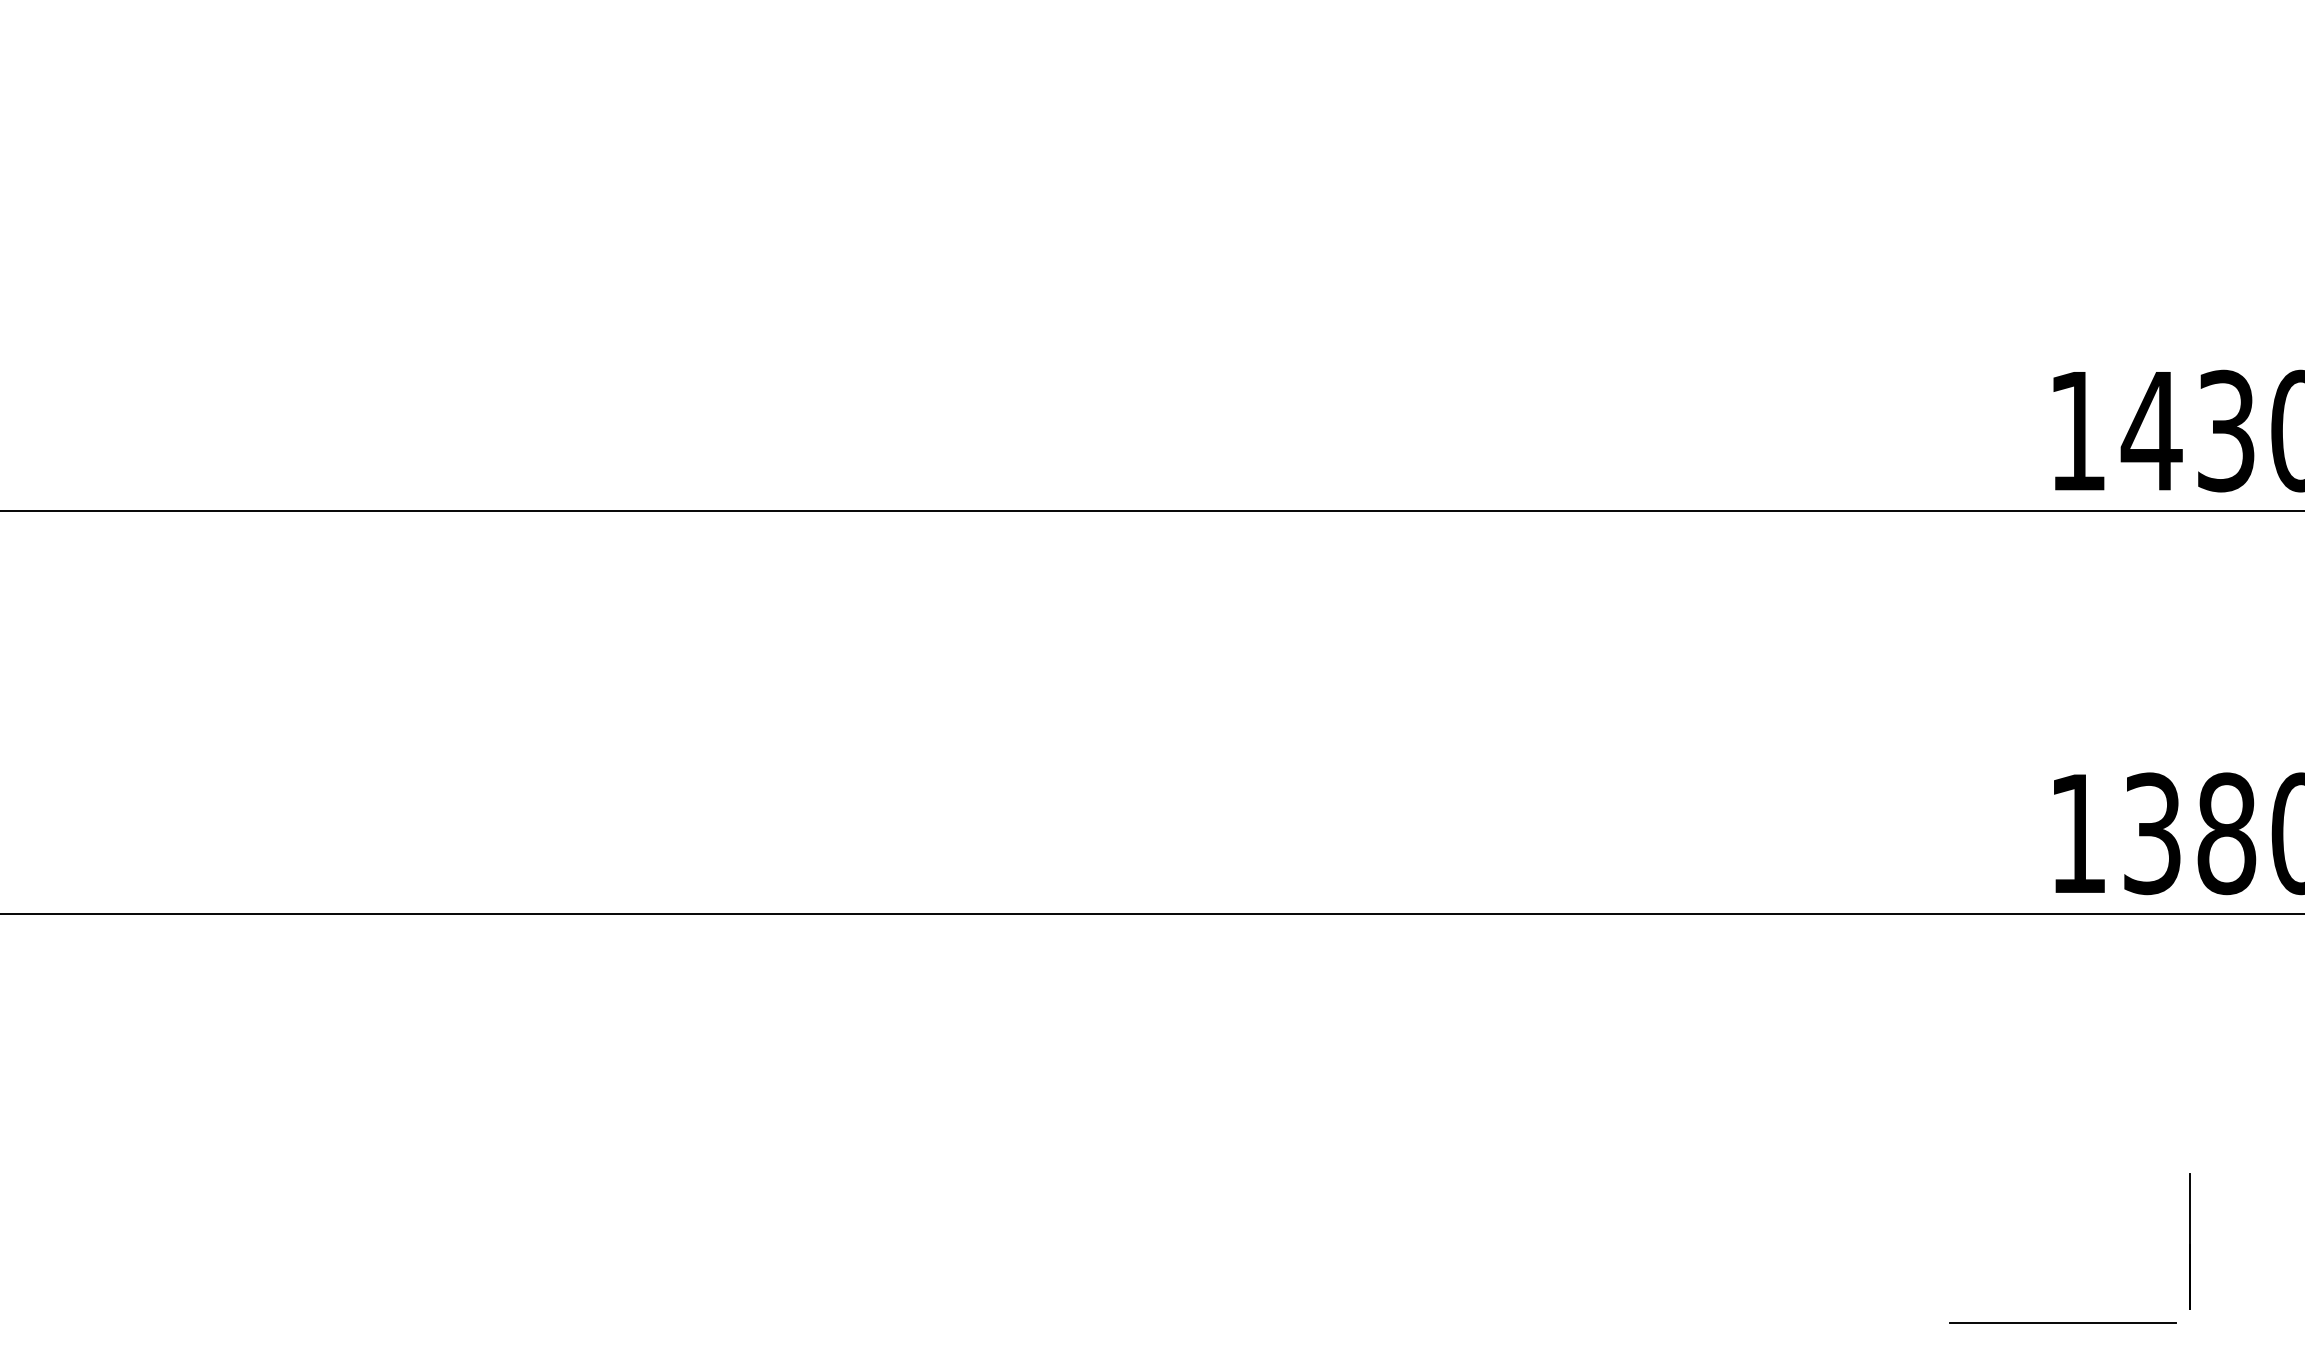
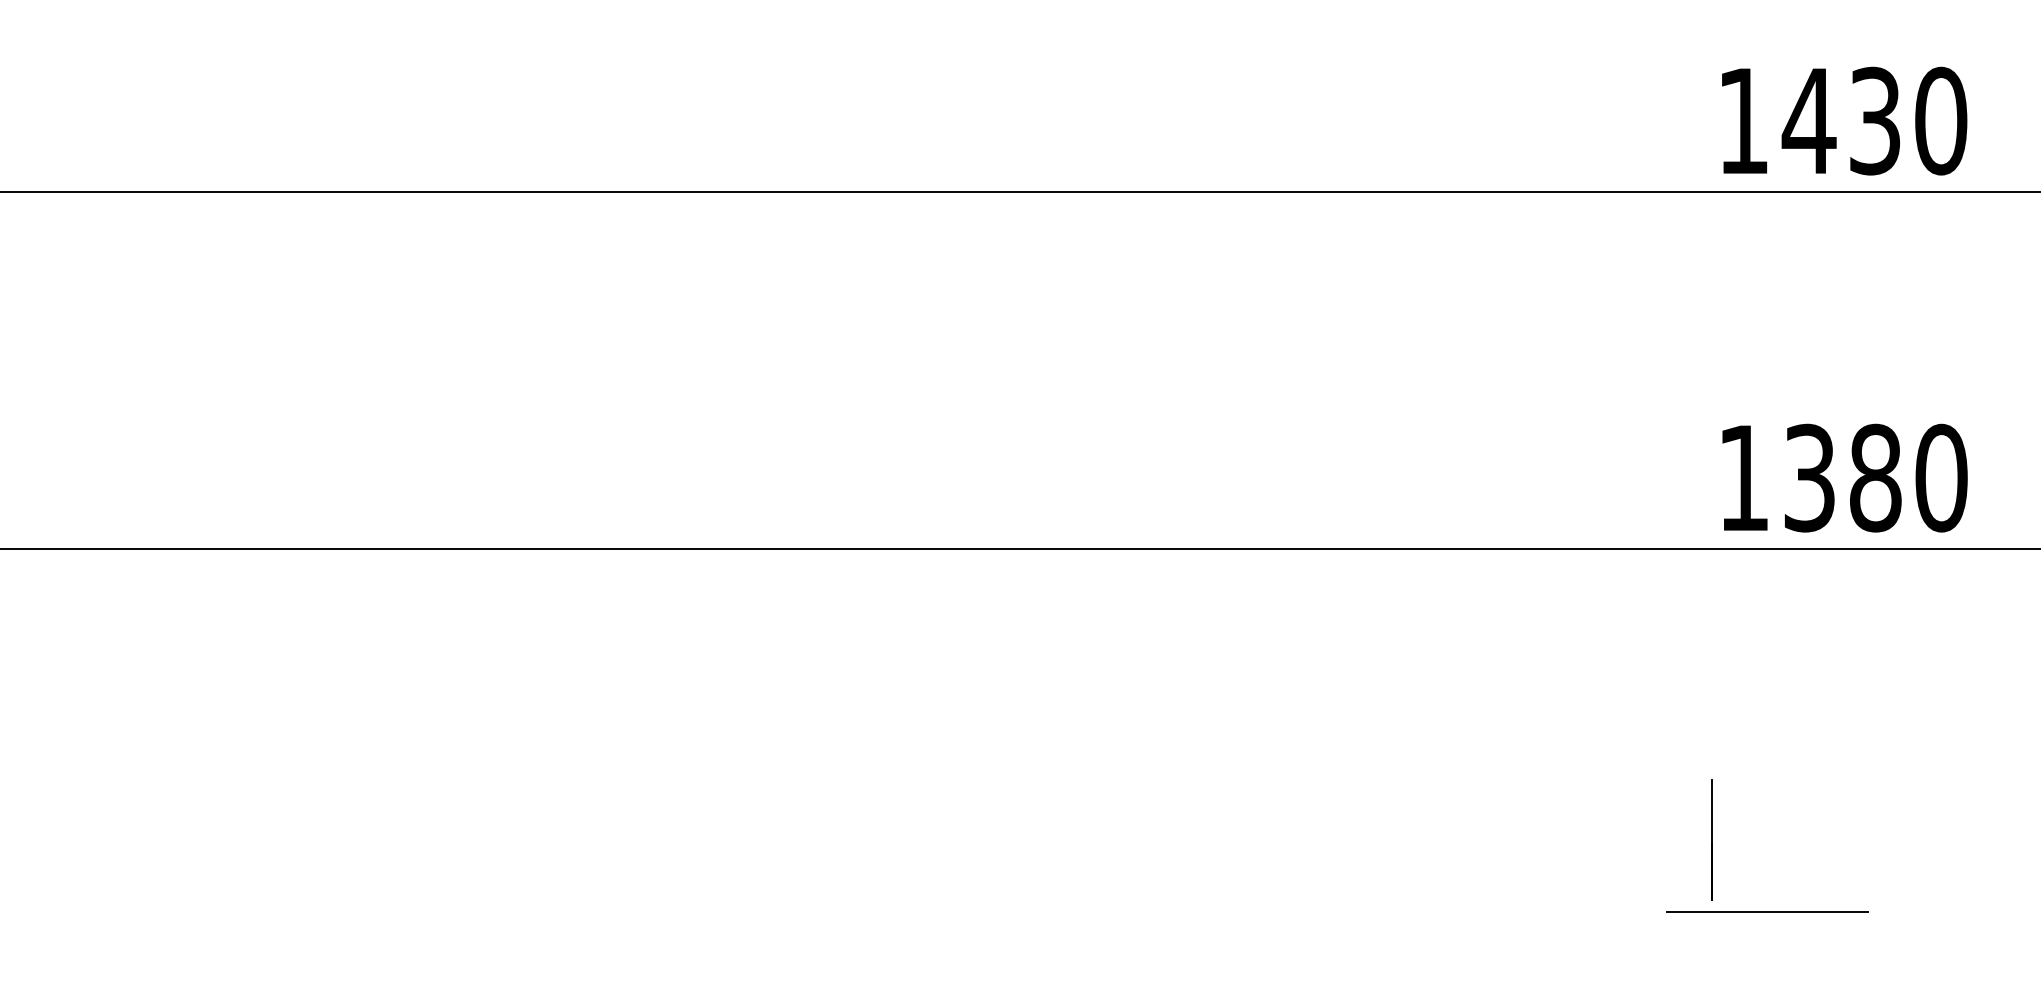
line: (2189, 1241) -> (1712, 839), moved
line: (2062, 1322) -> (1767, 911), moved

